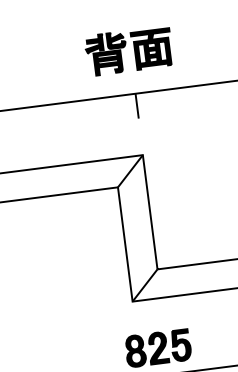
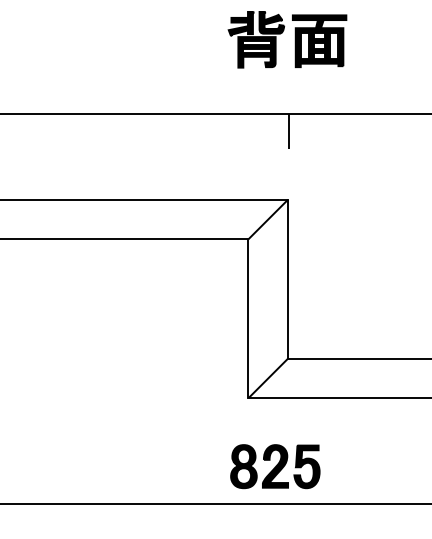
part: (134, 50) -> (294, 39), moved

